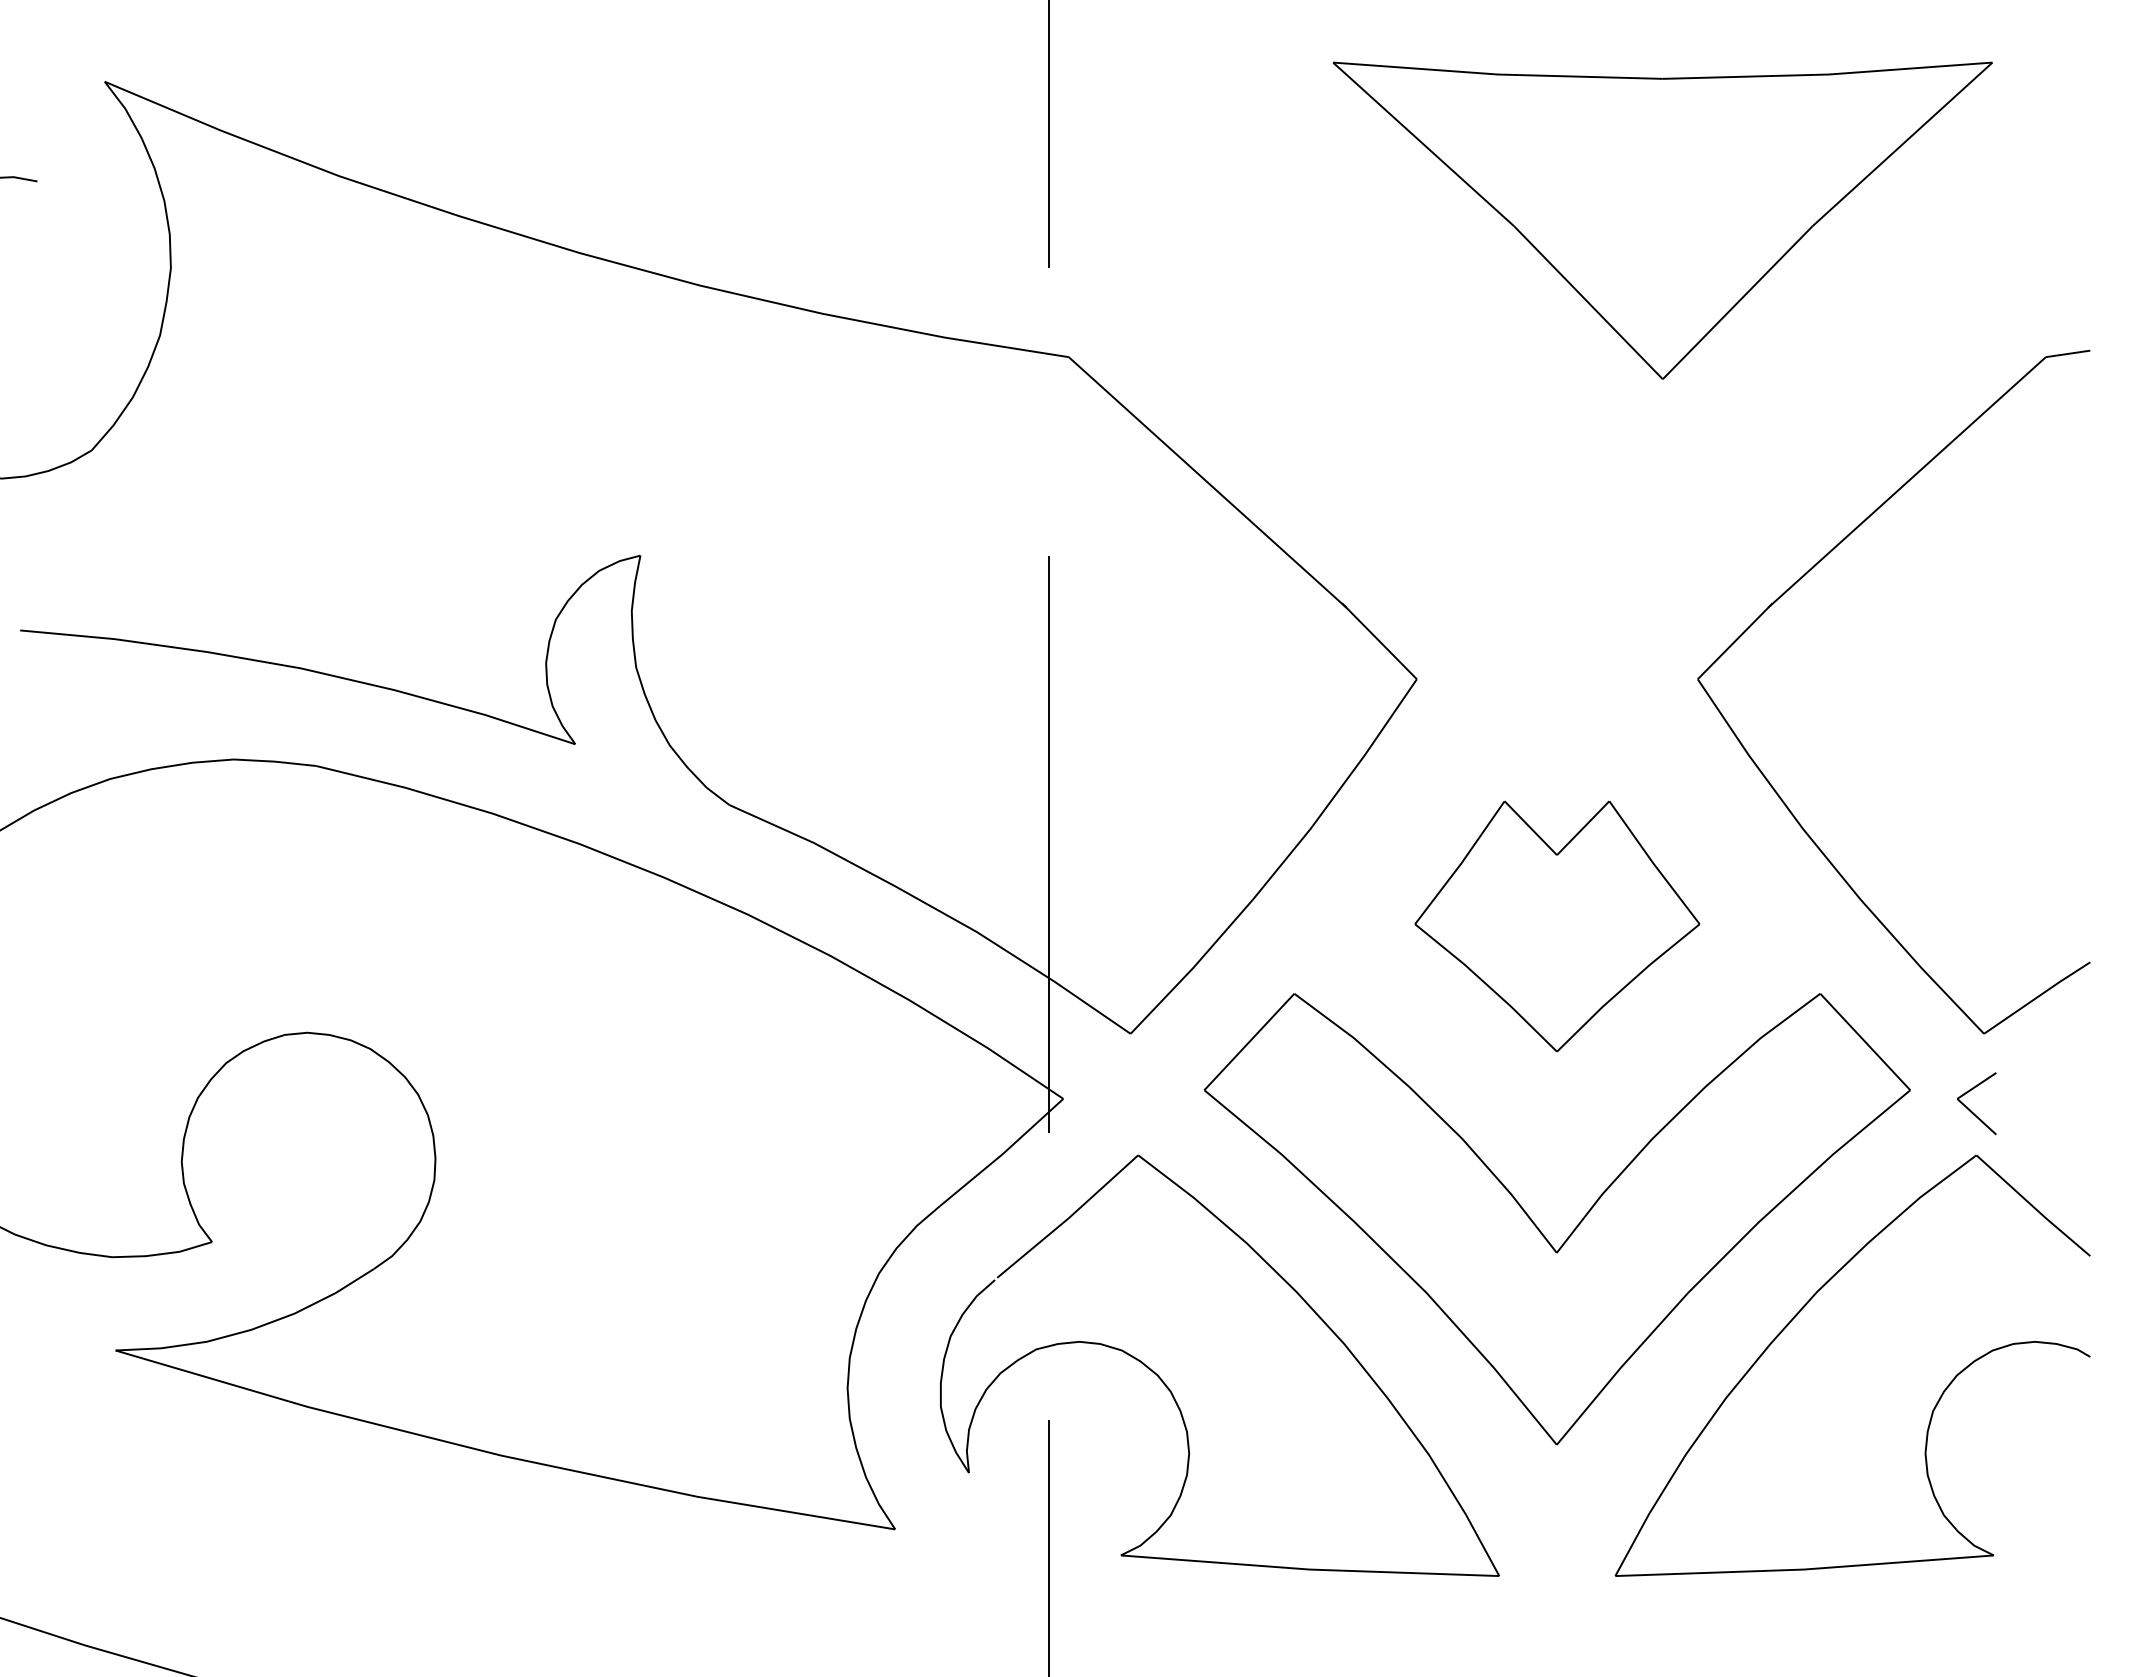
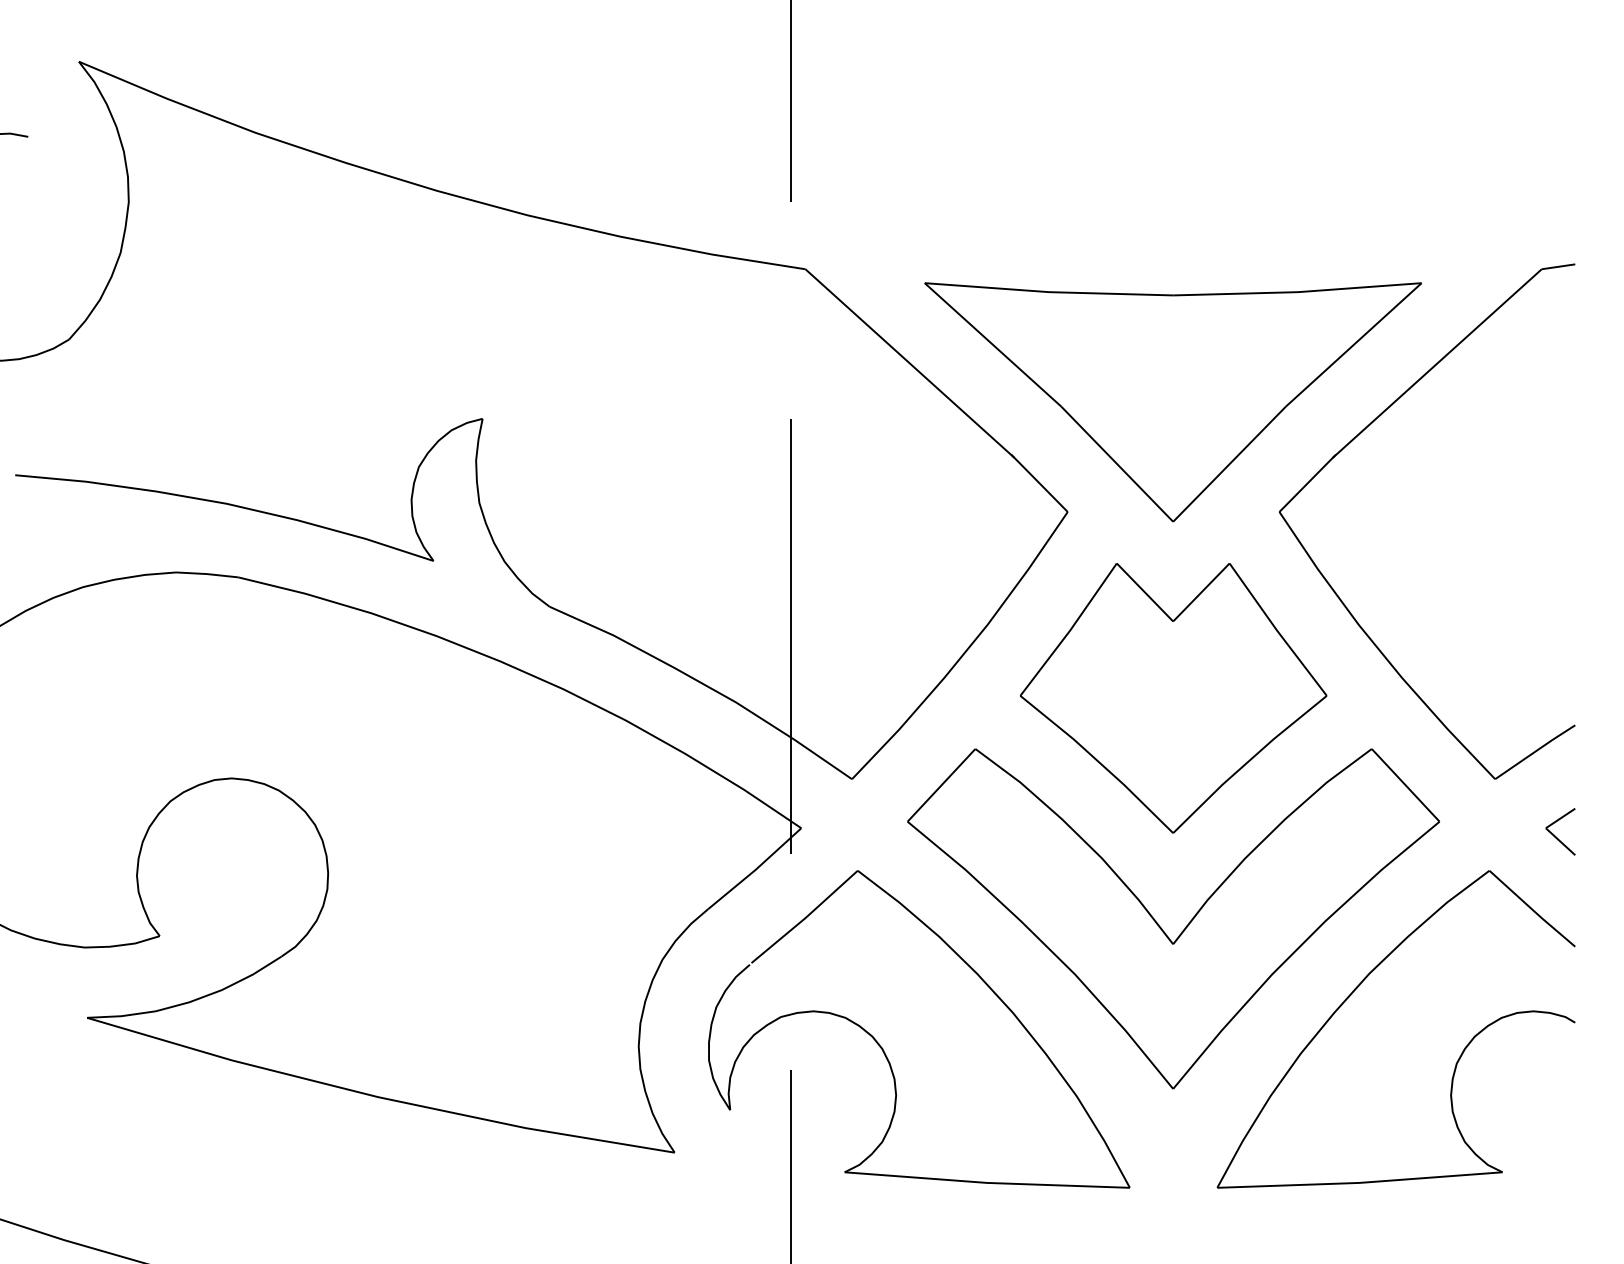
part: (1662, 220) -> (1172, 402), moved
part: (1557, 926) -> (1173, 698), size x1.43
part: (1970, 1109) -> (1555, 836), moved

